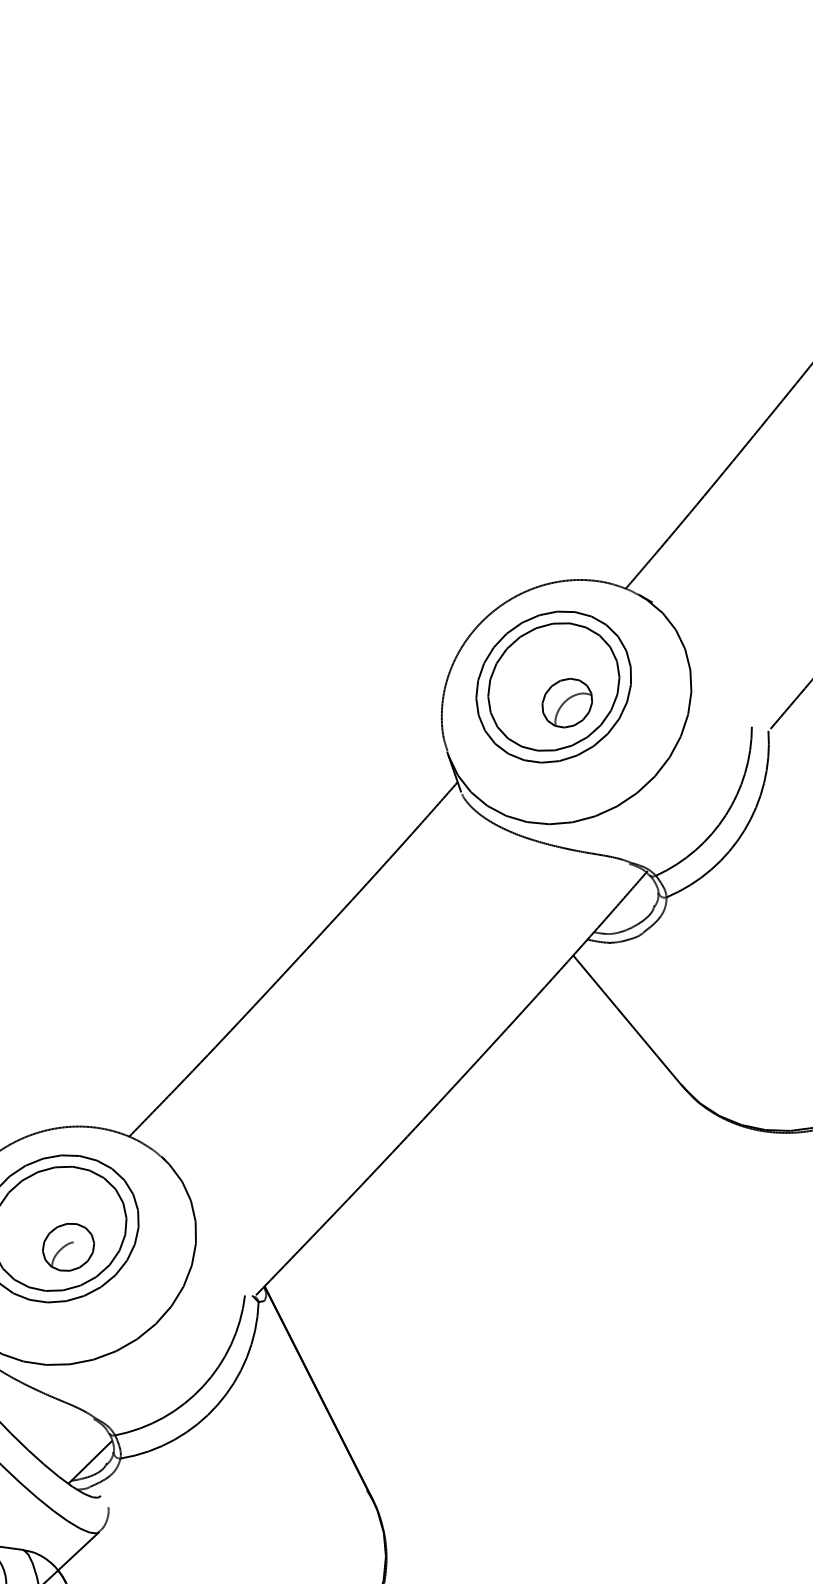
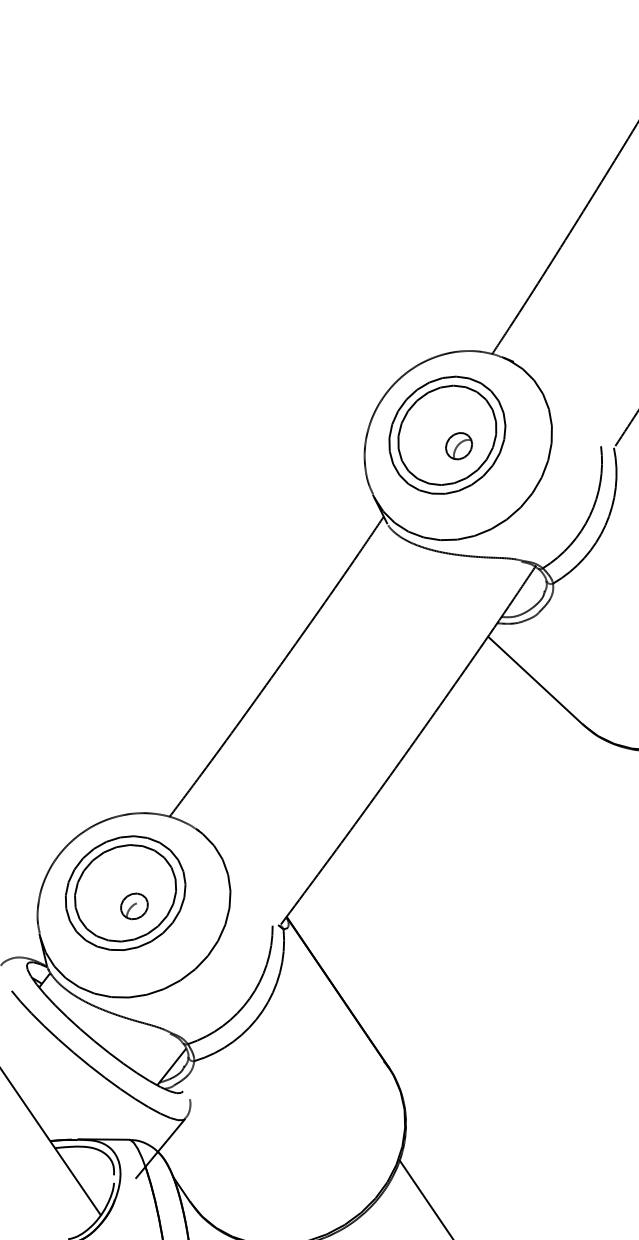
part: (566, 702) -> (458, 445), size x0.7
part: (68, 1247) -> (134, 906), size x0.7

